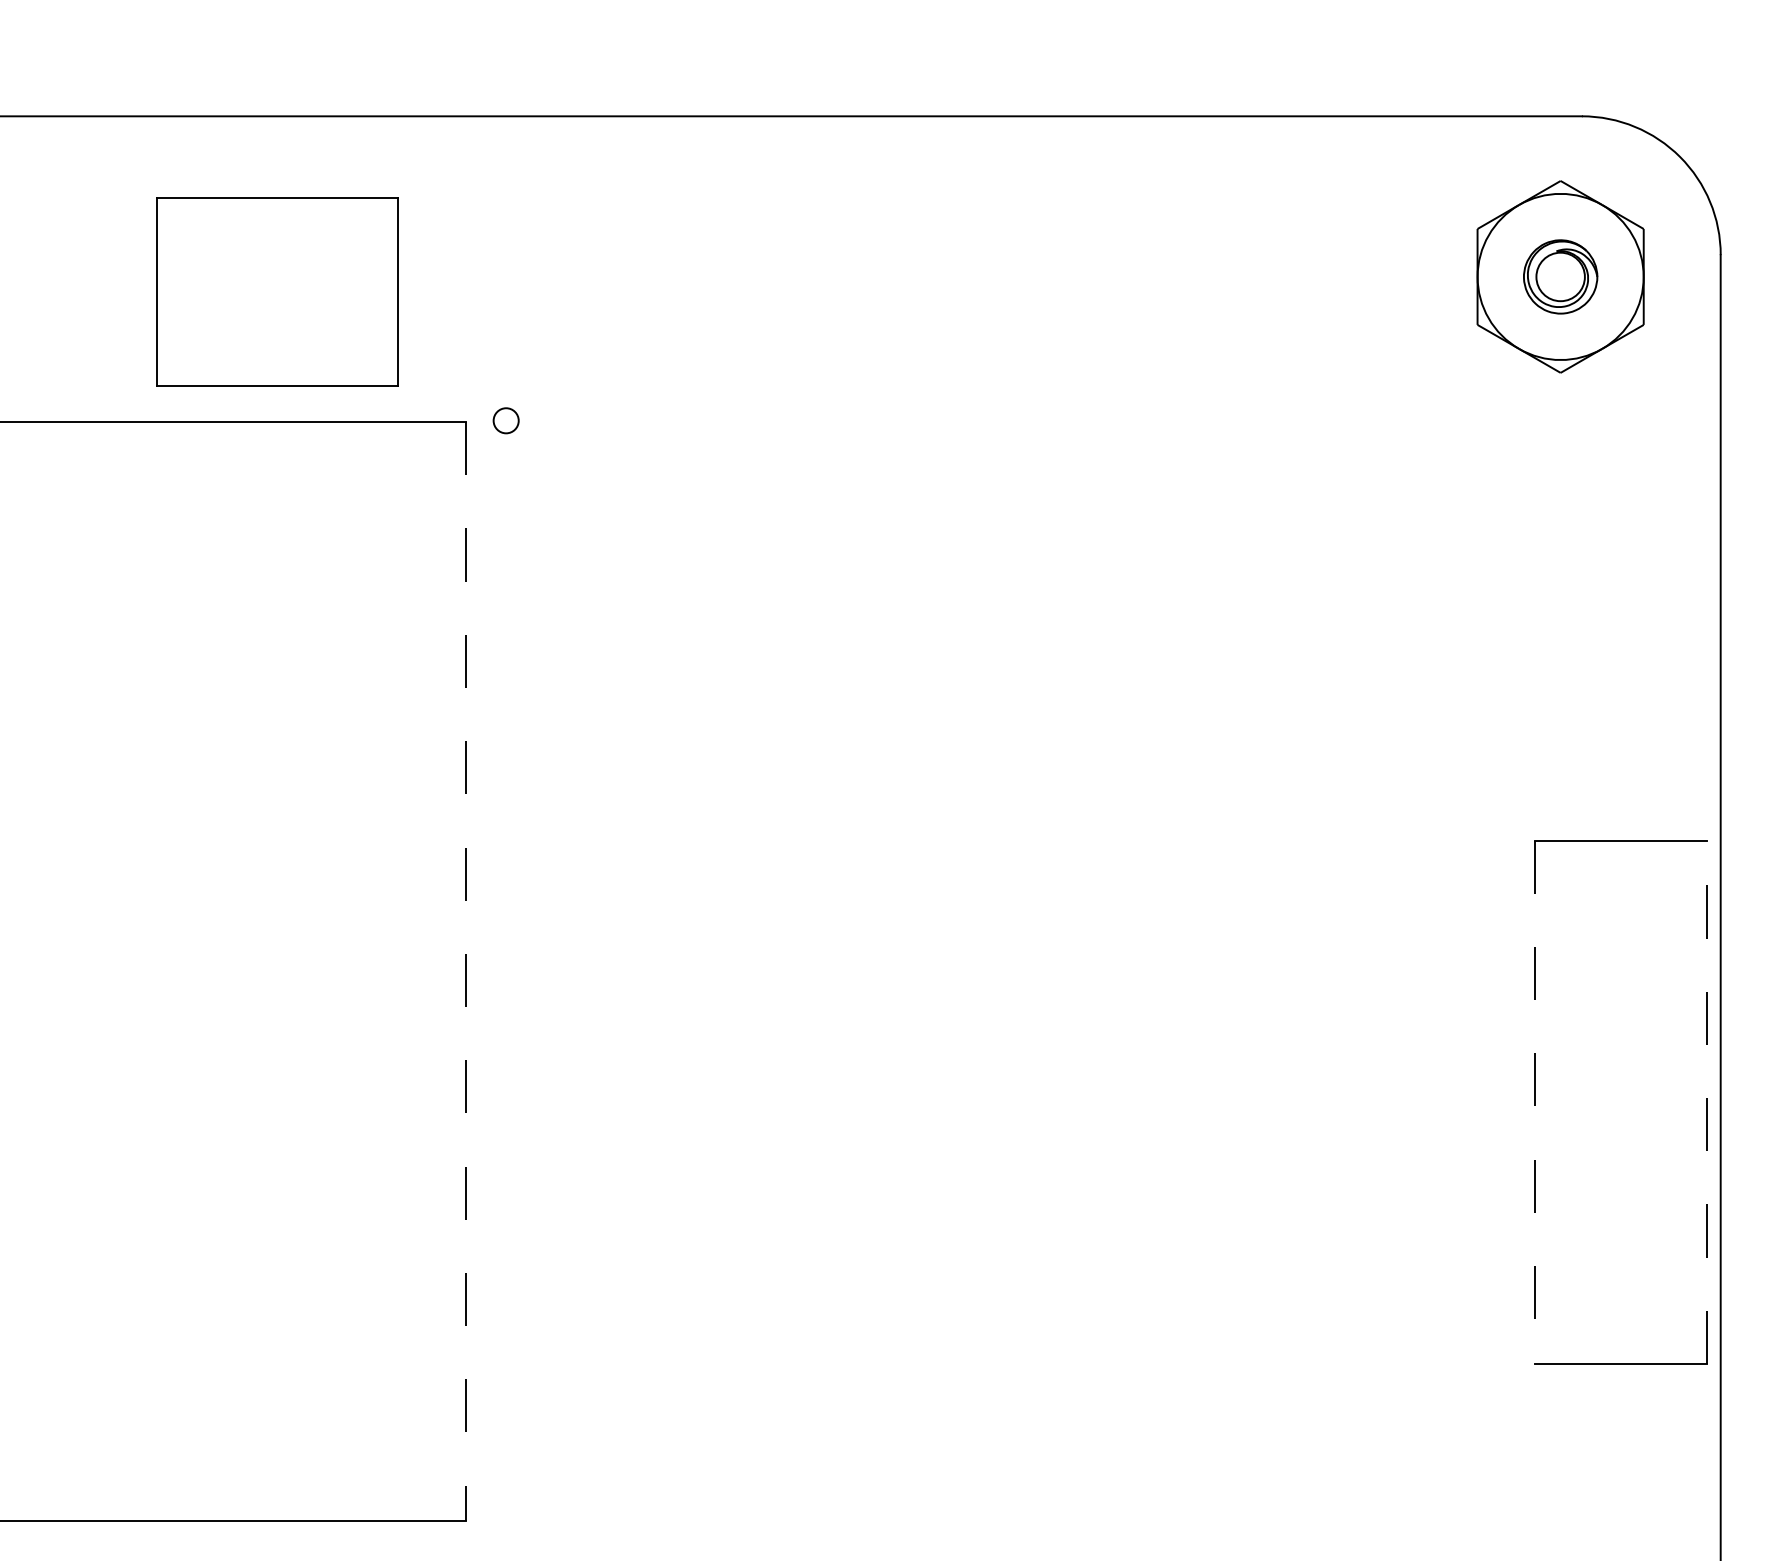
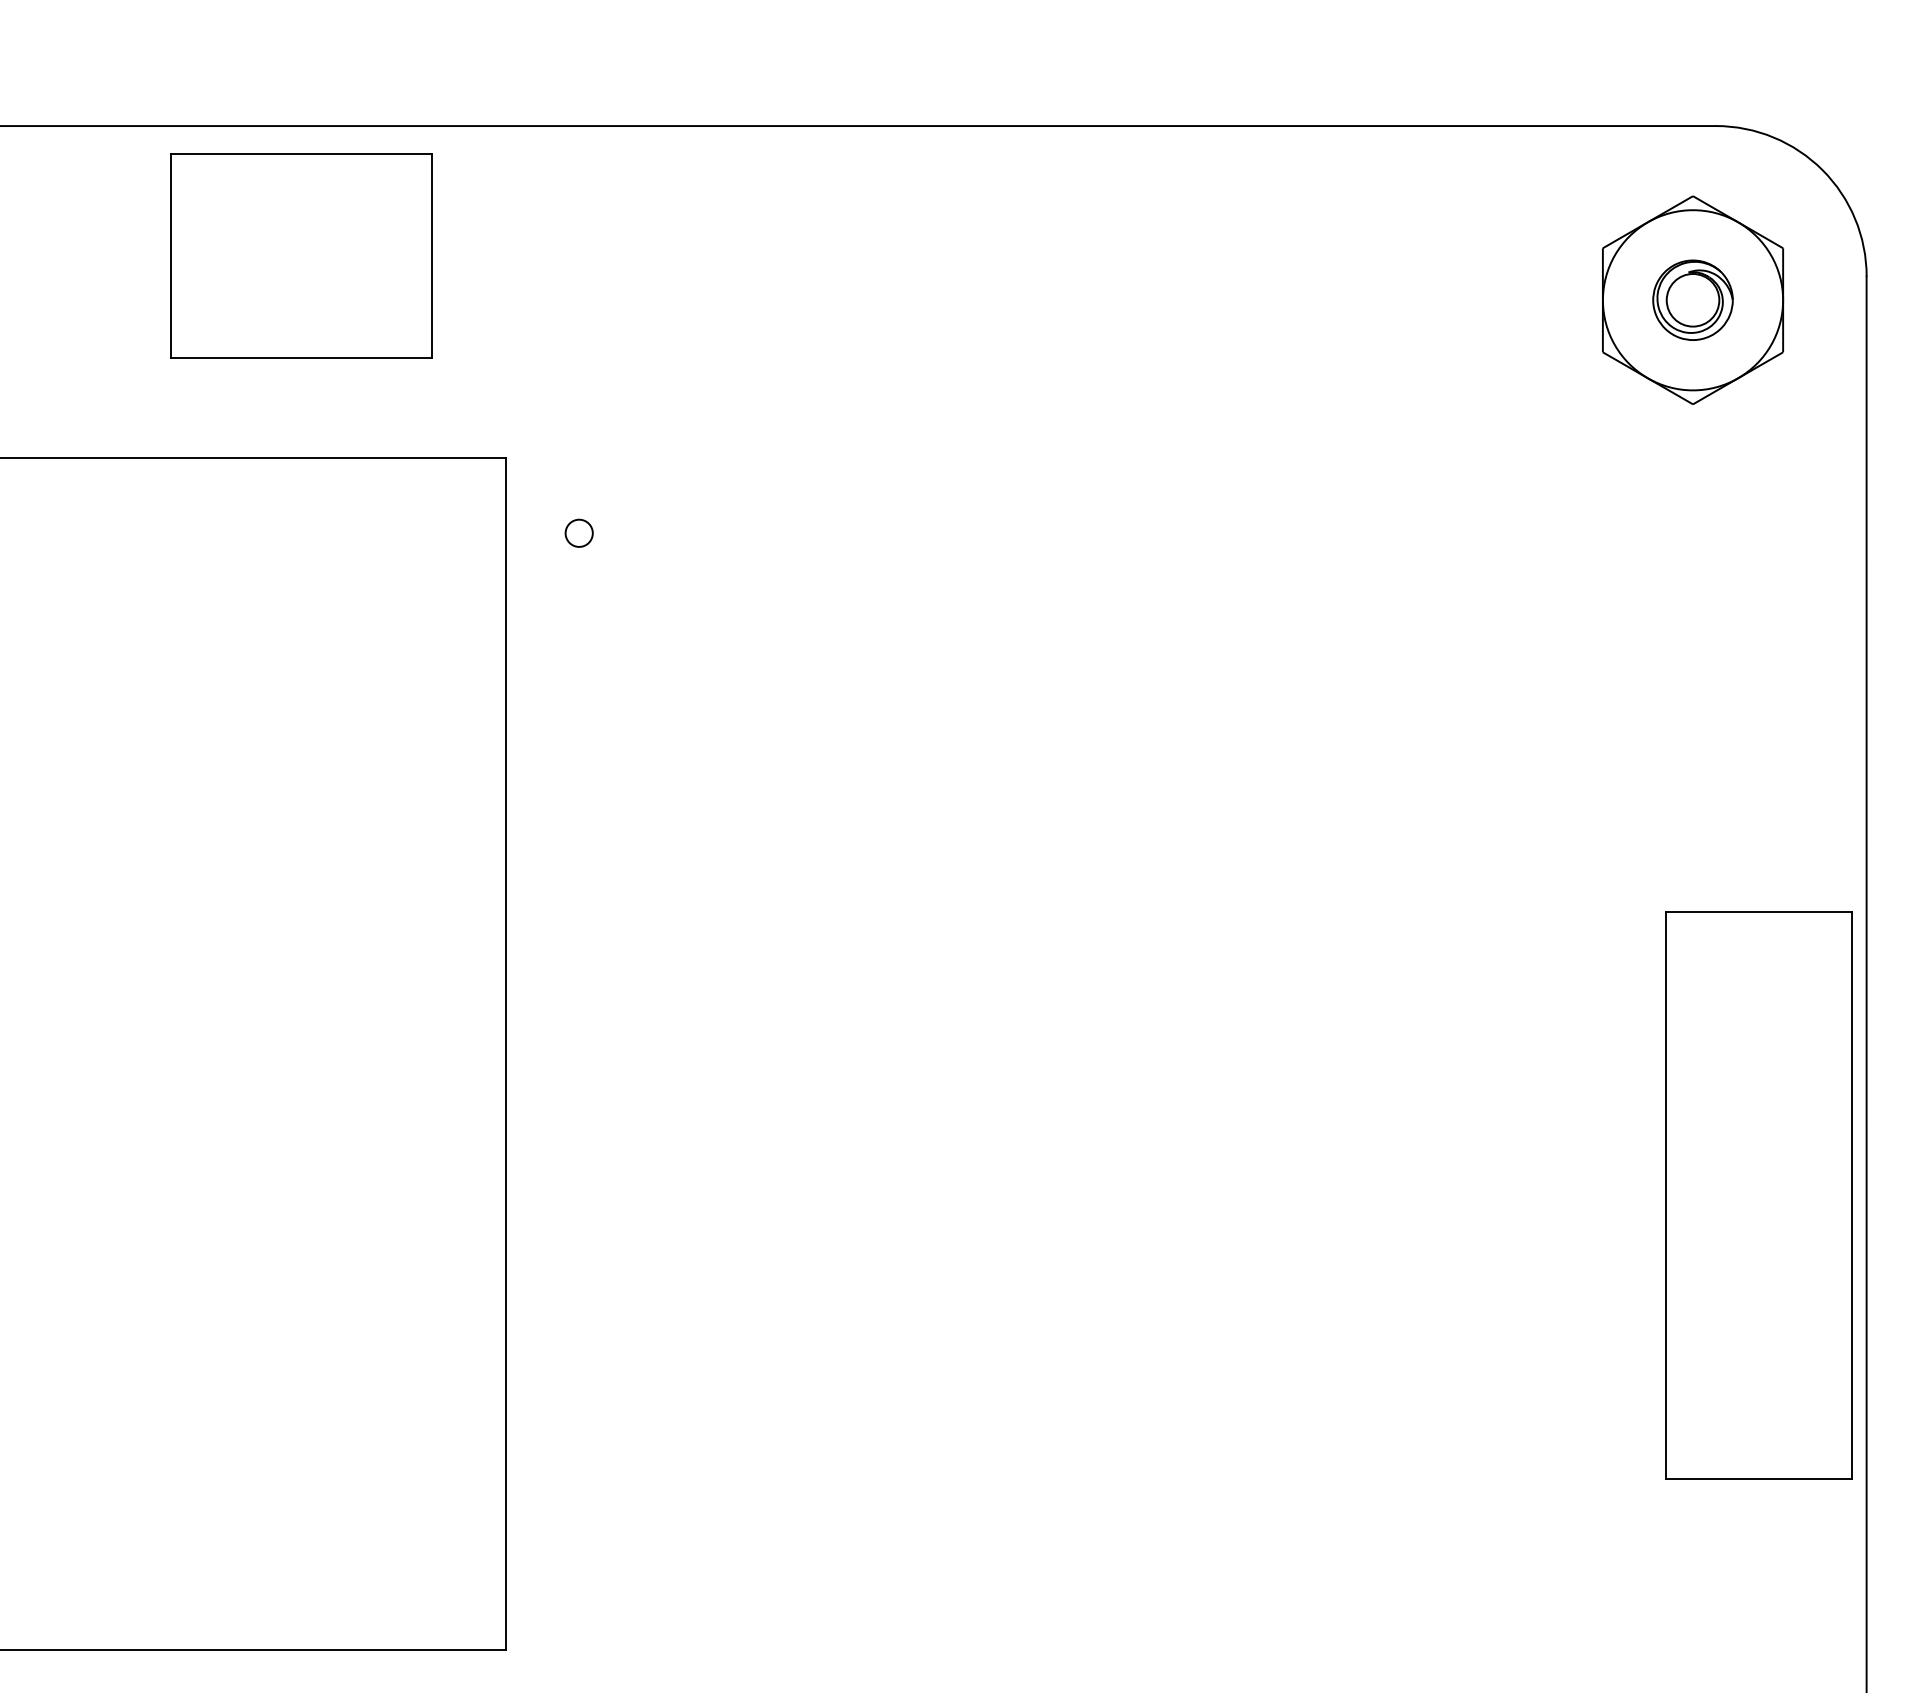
part: (277, 291) -> (301, 255), moved
circle: (505, 420) -> (578, 532), moved
line: (465, 972) -> (505, 1054), dashed -> solid
line: (1535, 1102) -> (1665, 1195), dashed -> solid
line: (1706, 1102) -> (1851, 1195), dashed -> solid

